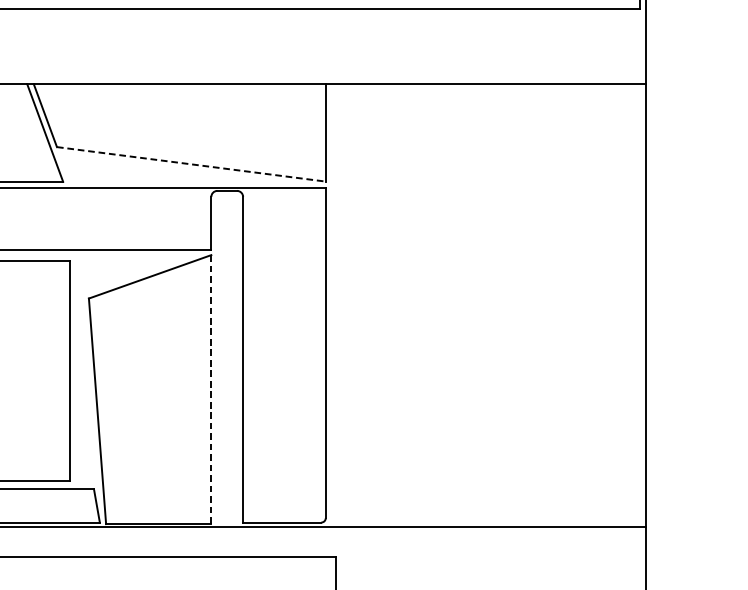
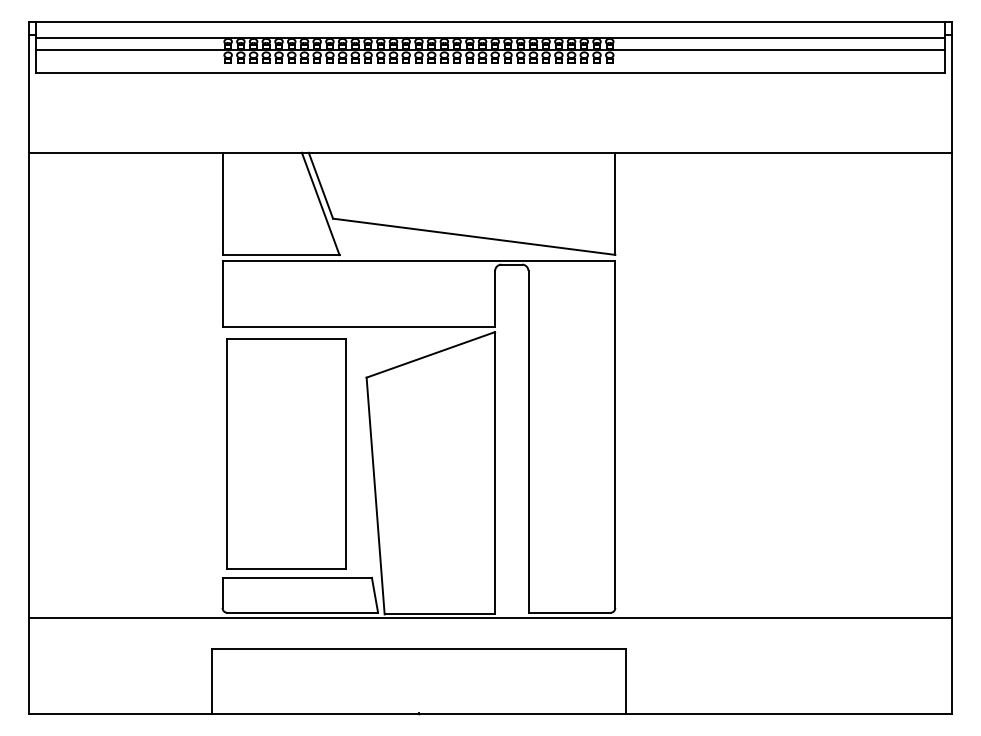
line: (191, 164) -> (474, 236), dashed -> solid
line: (211, 389) -> (495, 473), dashed -> solid

